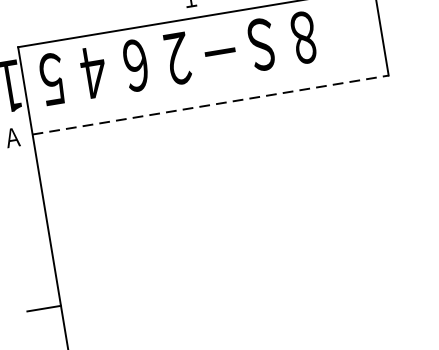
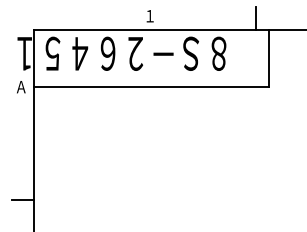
line: (211, 105) -> (152, 87), dashed -> solid

